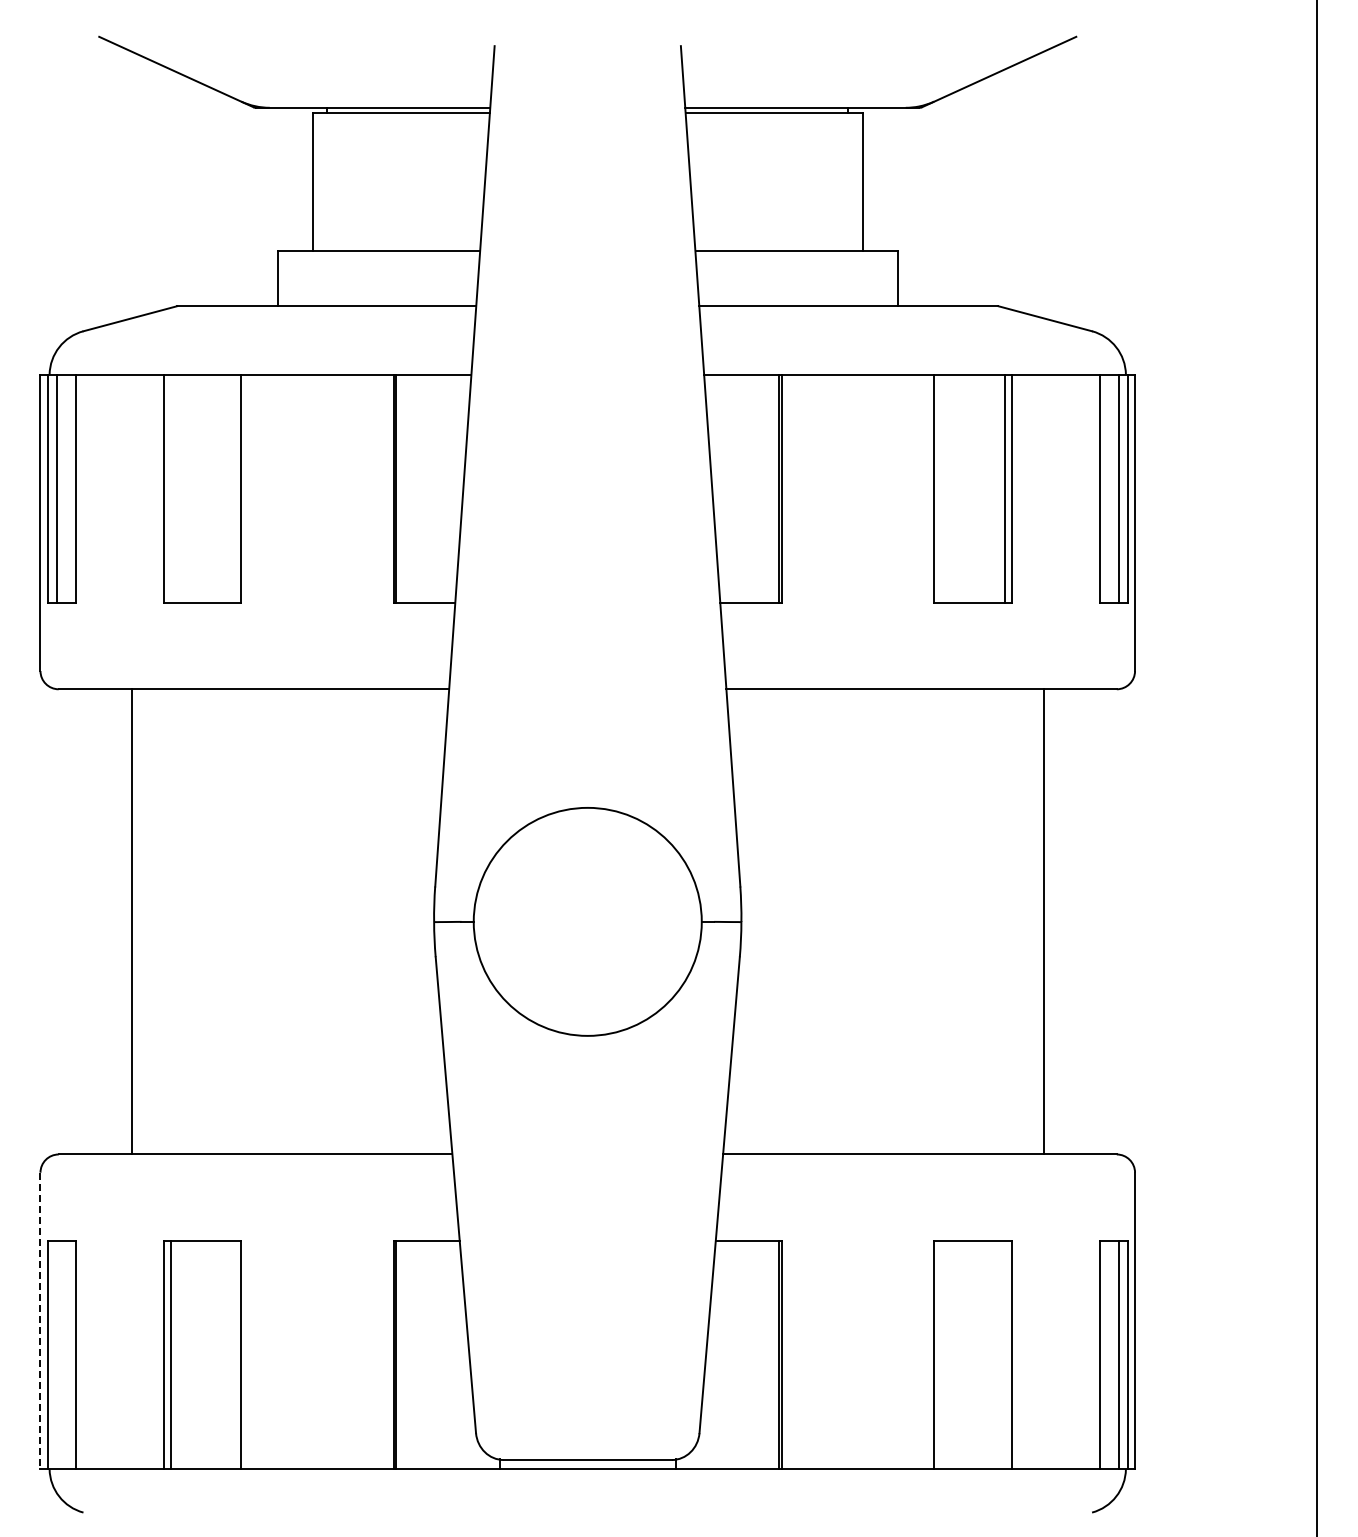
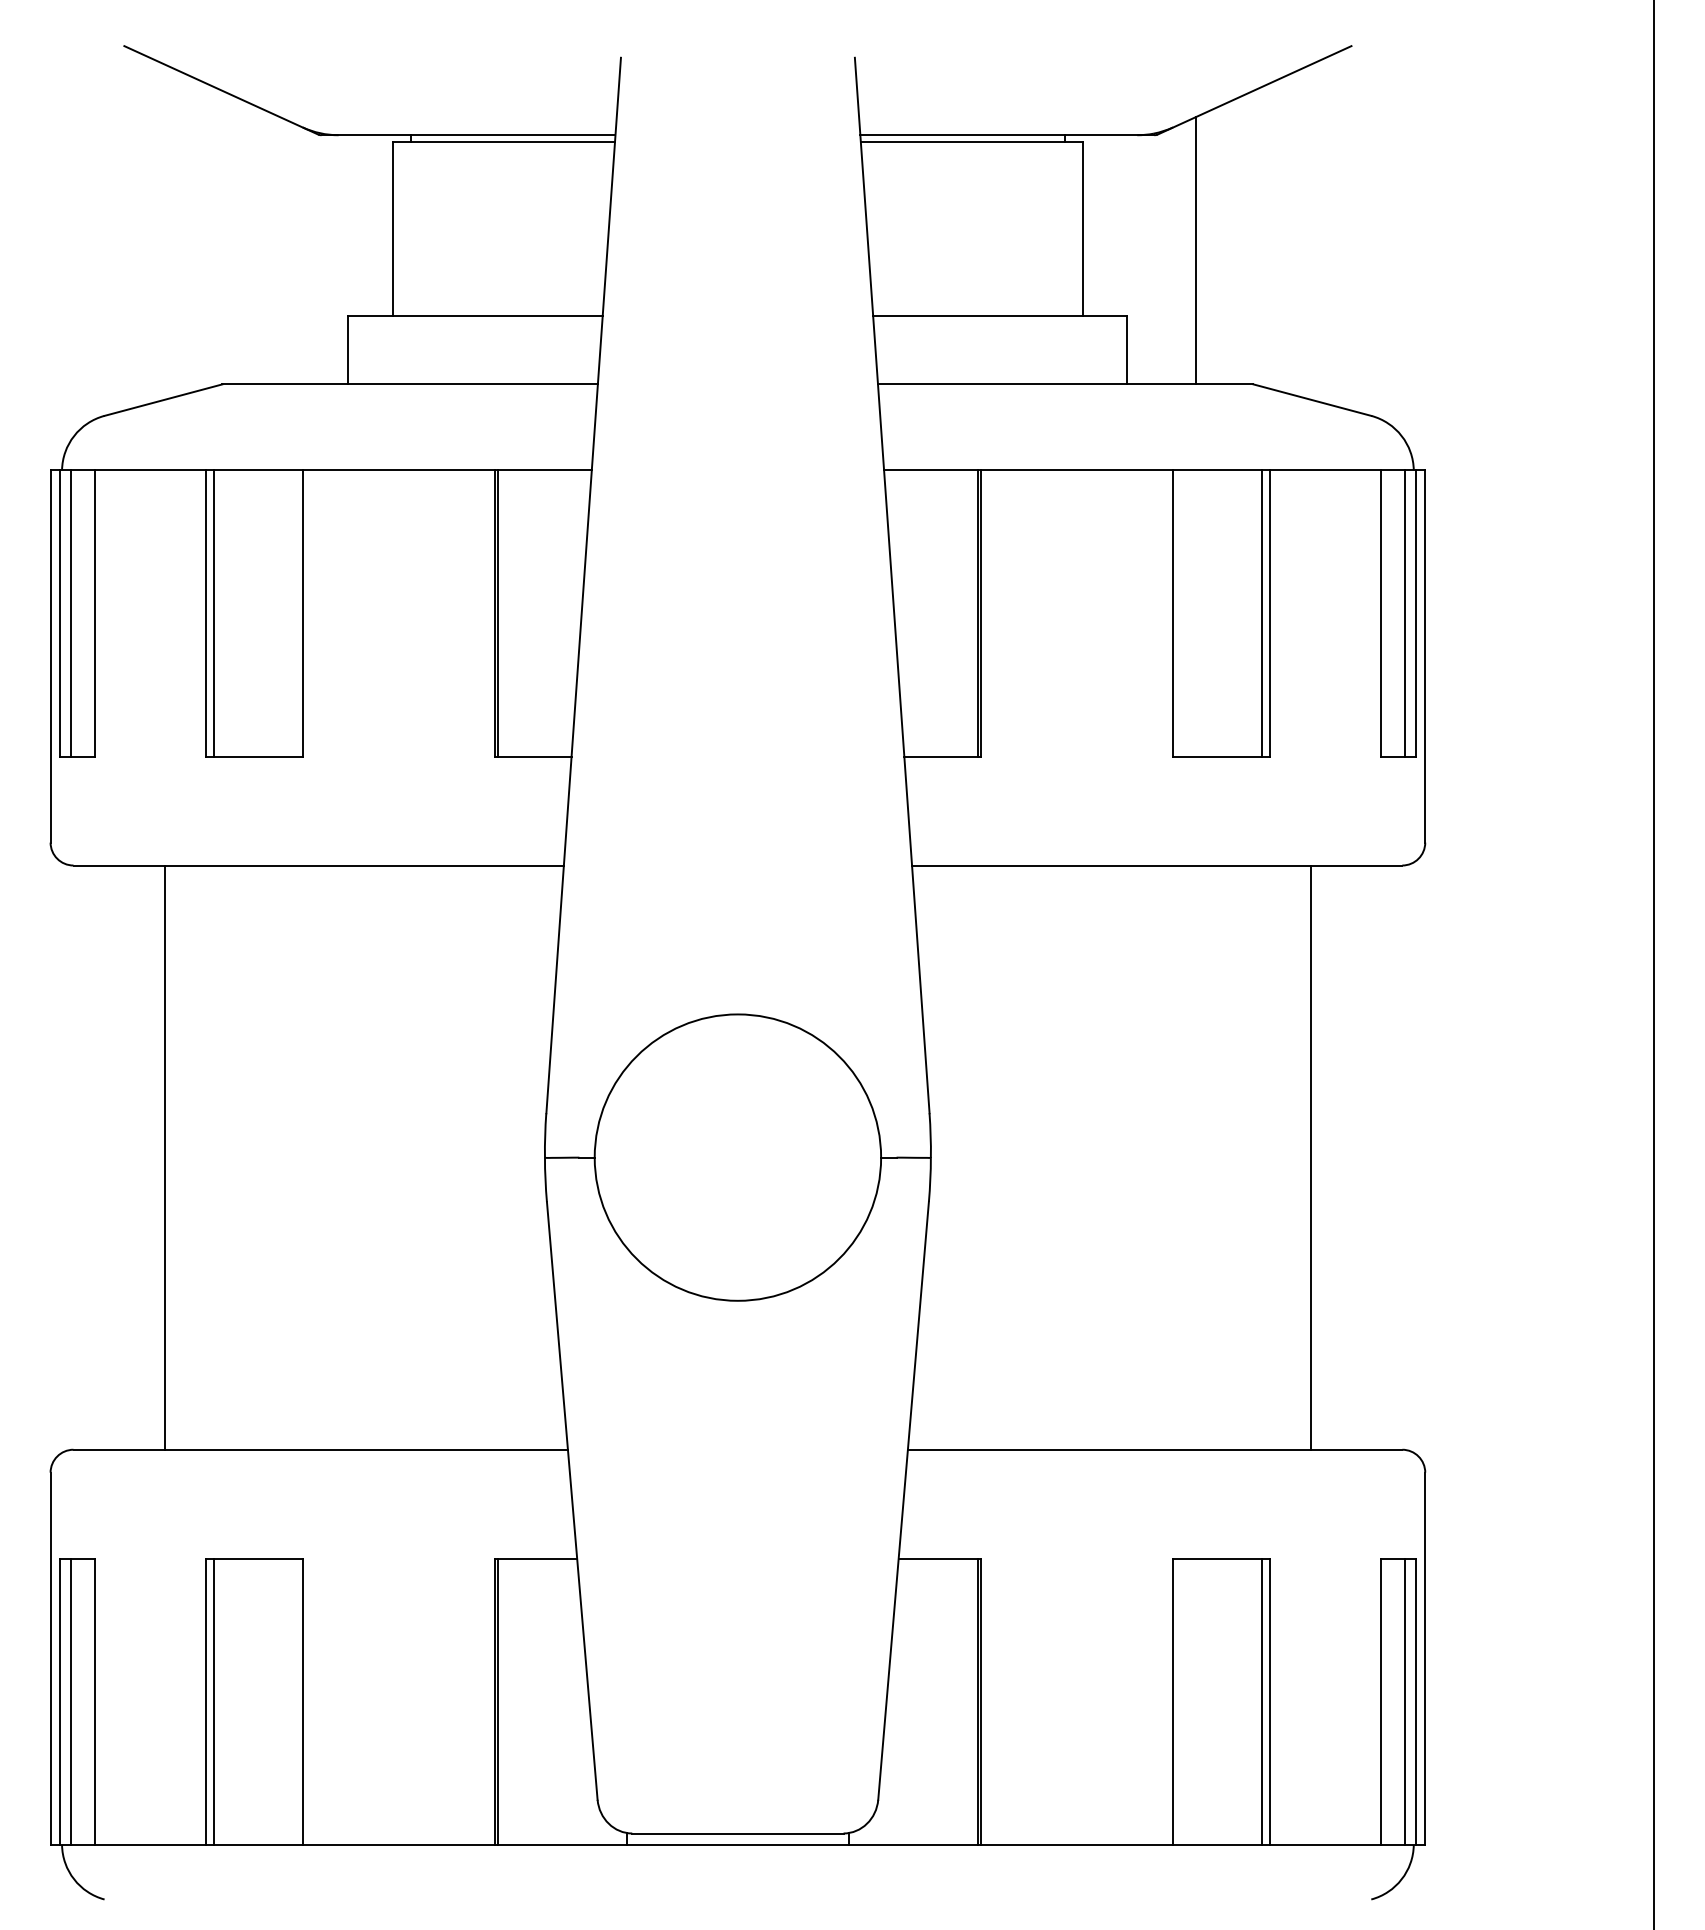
line: (952, 199) -> (1195, 250), added
line: (170, 488) -> (213, 613), added
line: (40, 1321) -> (50, 1659), dashed -> solid
line: (56, 1355) -> (70, 1702), added
line: (1005, 1355) -> (1262, 1702), added

